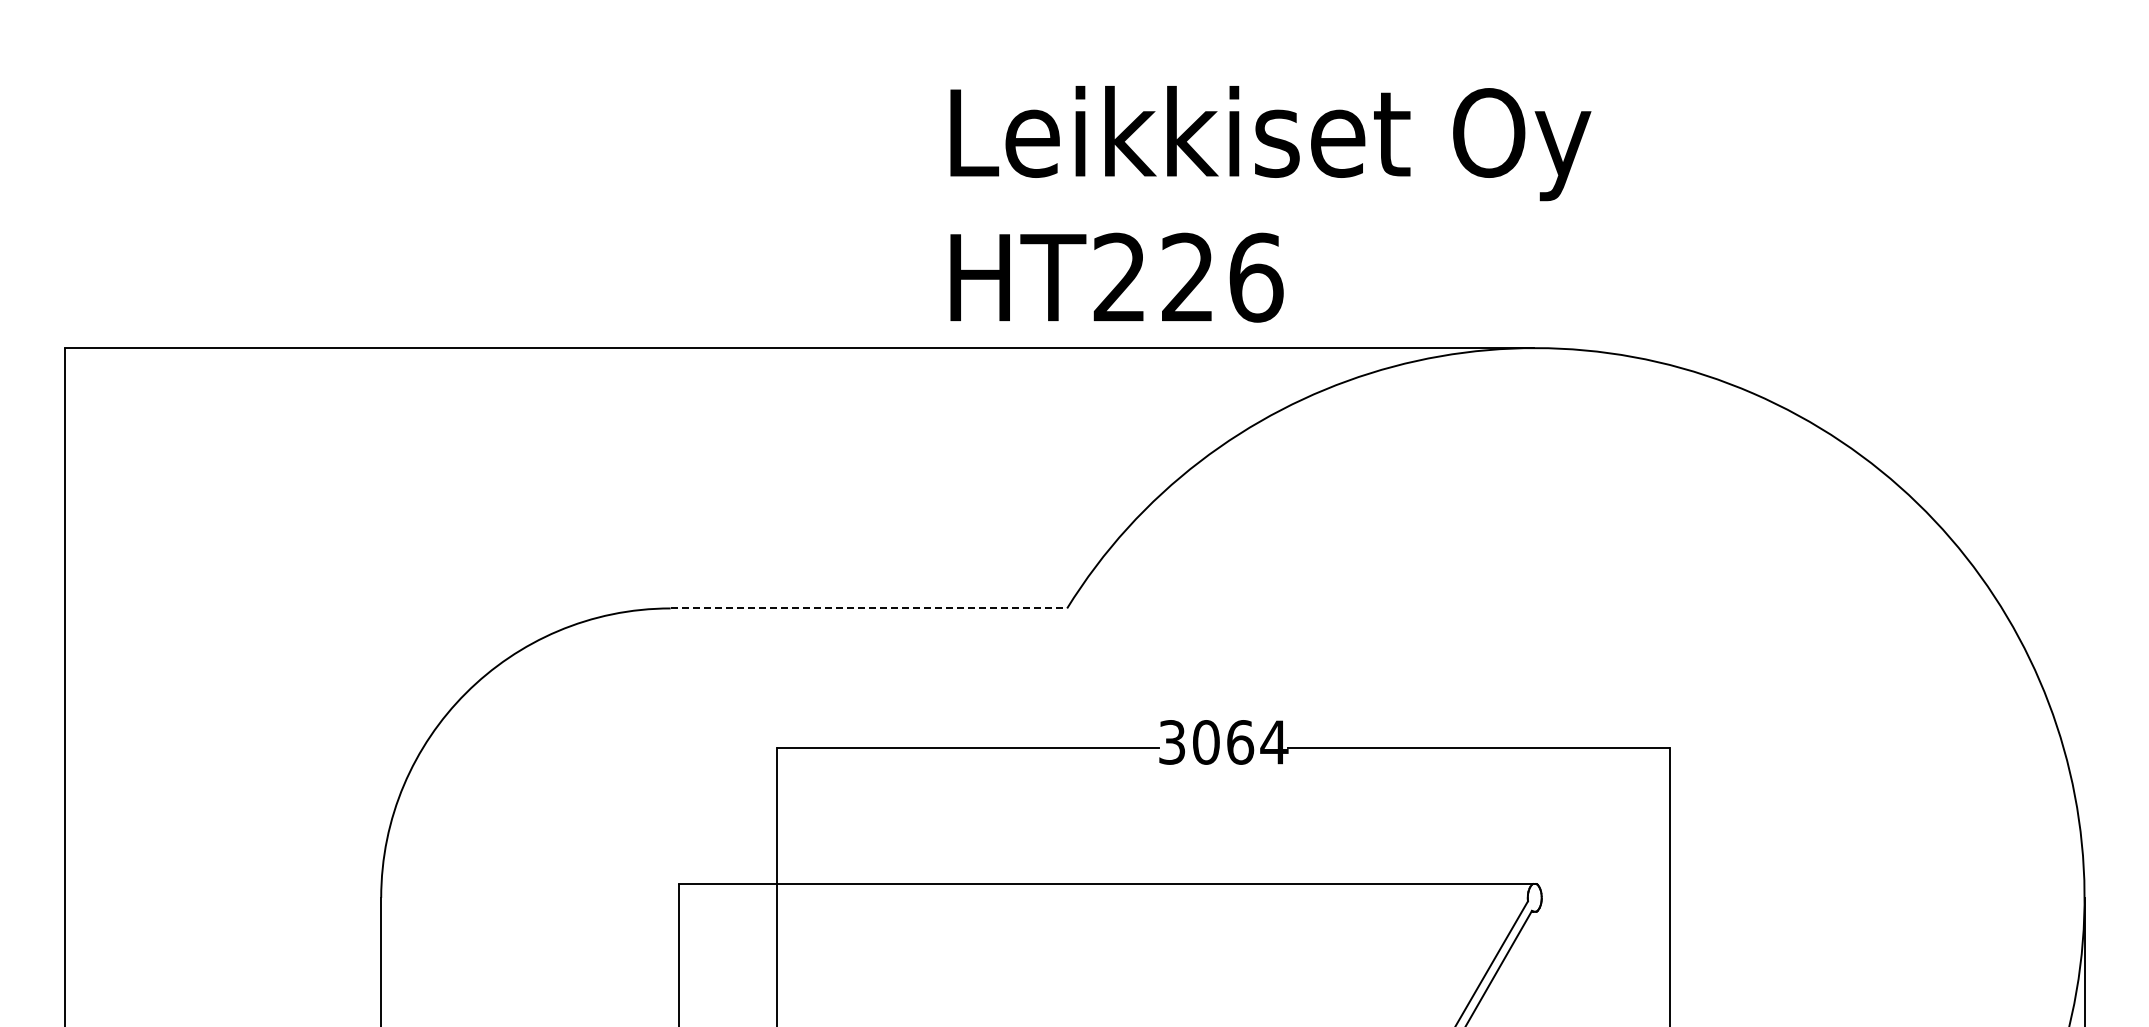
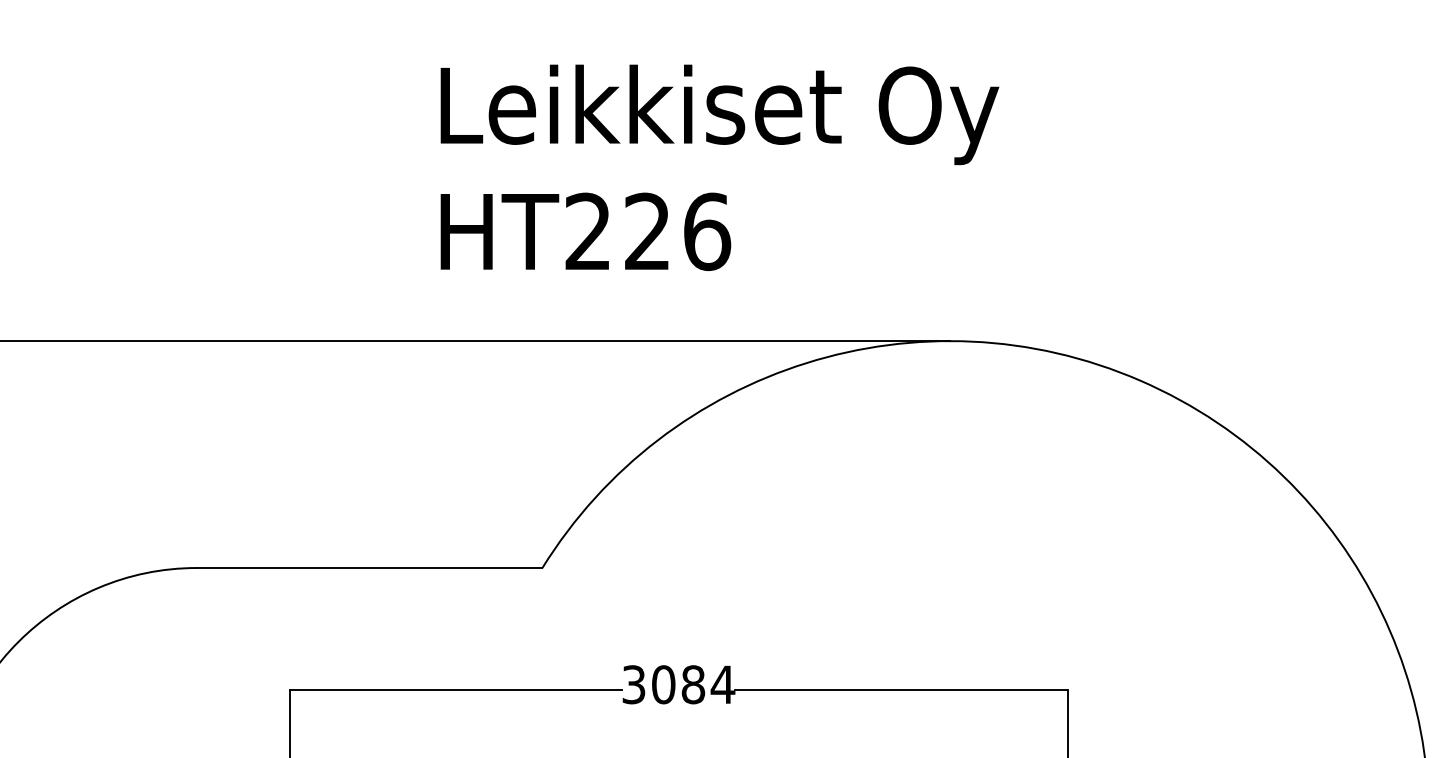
text: (1270, 204) -> (719, 168), moved
line: (869, 608) -> (370, 568), dashed -> solid
text: (1240, 742) -> (693, 684), 3064 -> 3084

